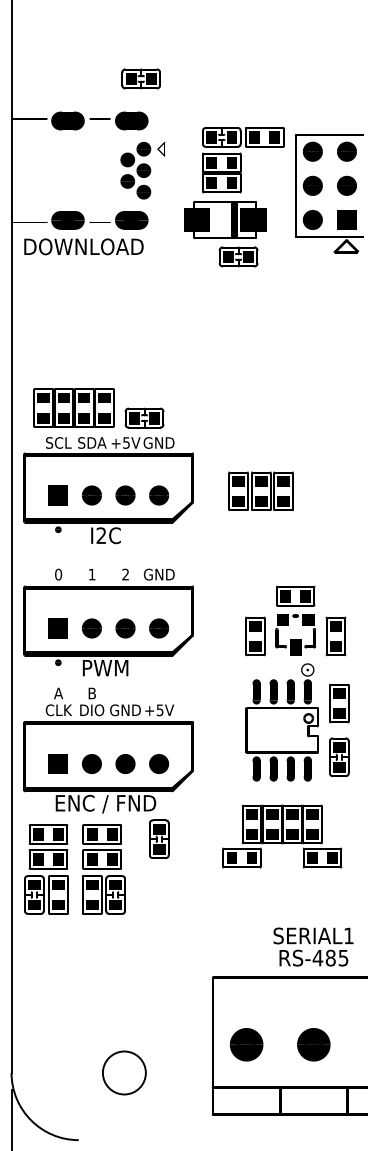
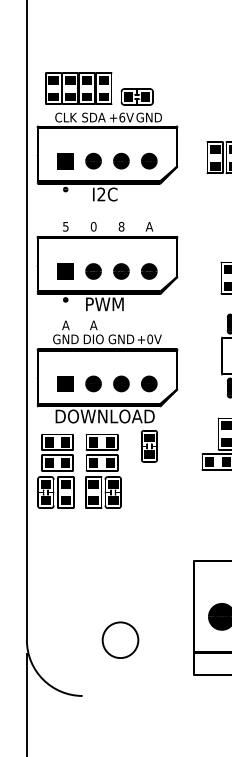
text: (58, 442) -> (65, 117), SCL -> CLK
text: (126, 442) -> (122, 117), +5V -> +6V
text: (58, 574) -> (65, 226), 0 -> 5
text: (91, 574) -> (93, 226), 1 -> 0
text: (125, 574) -> (121, 226), 2 -> 8
text: (158, 574) -> (148, 226), GND -> A
text: (91, 693) -> (93, 325), B -> A
text: (58, 710) -> (65, 339), CLK -> GND
text: (159, 710) -> (149, 339), +5V -> +0V
text: (105, 803) -> (104, 416), ENC / FND -> DOWNLOAD

